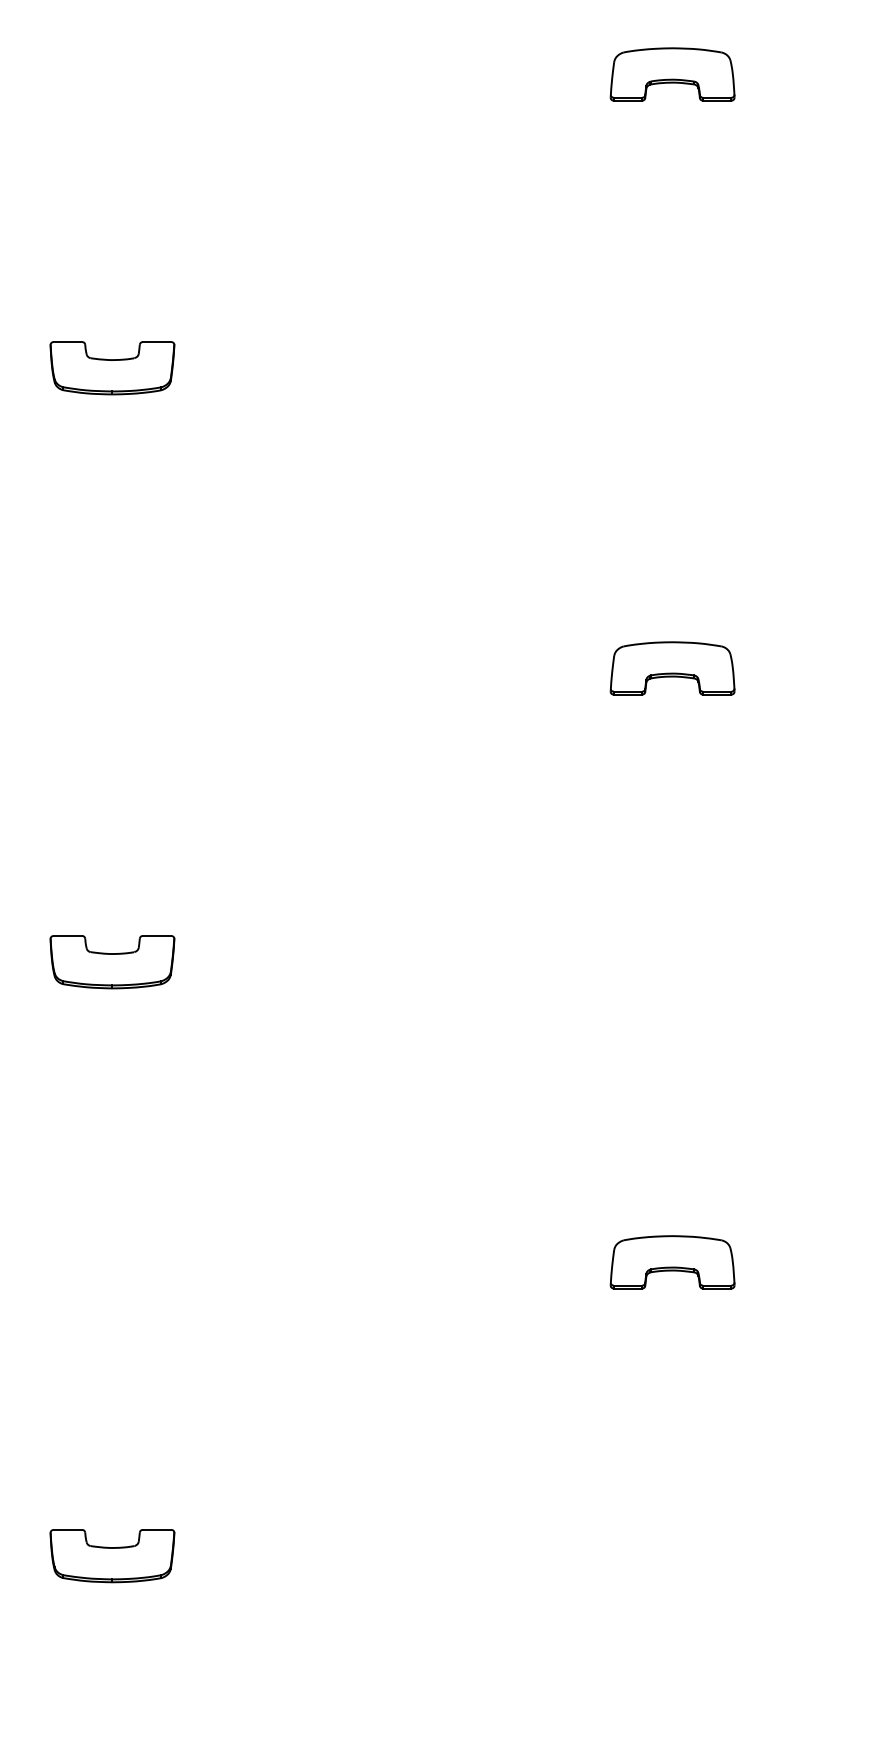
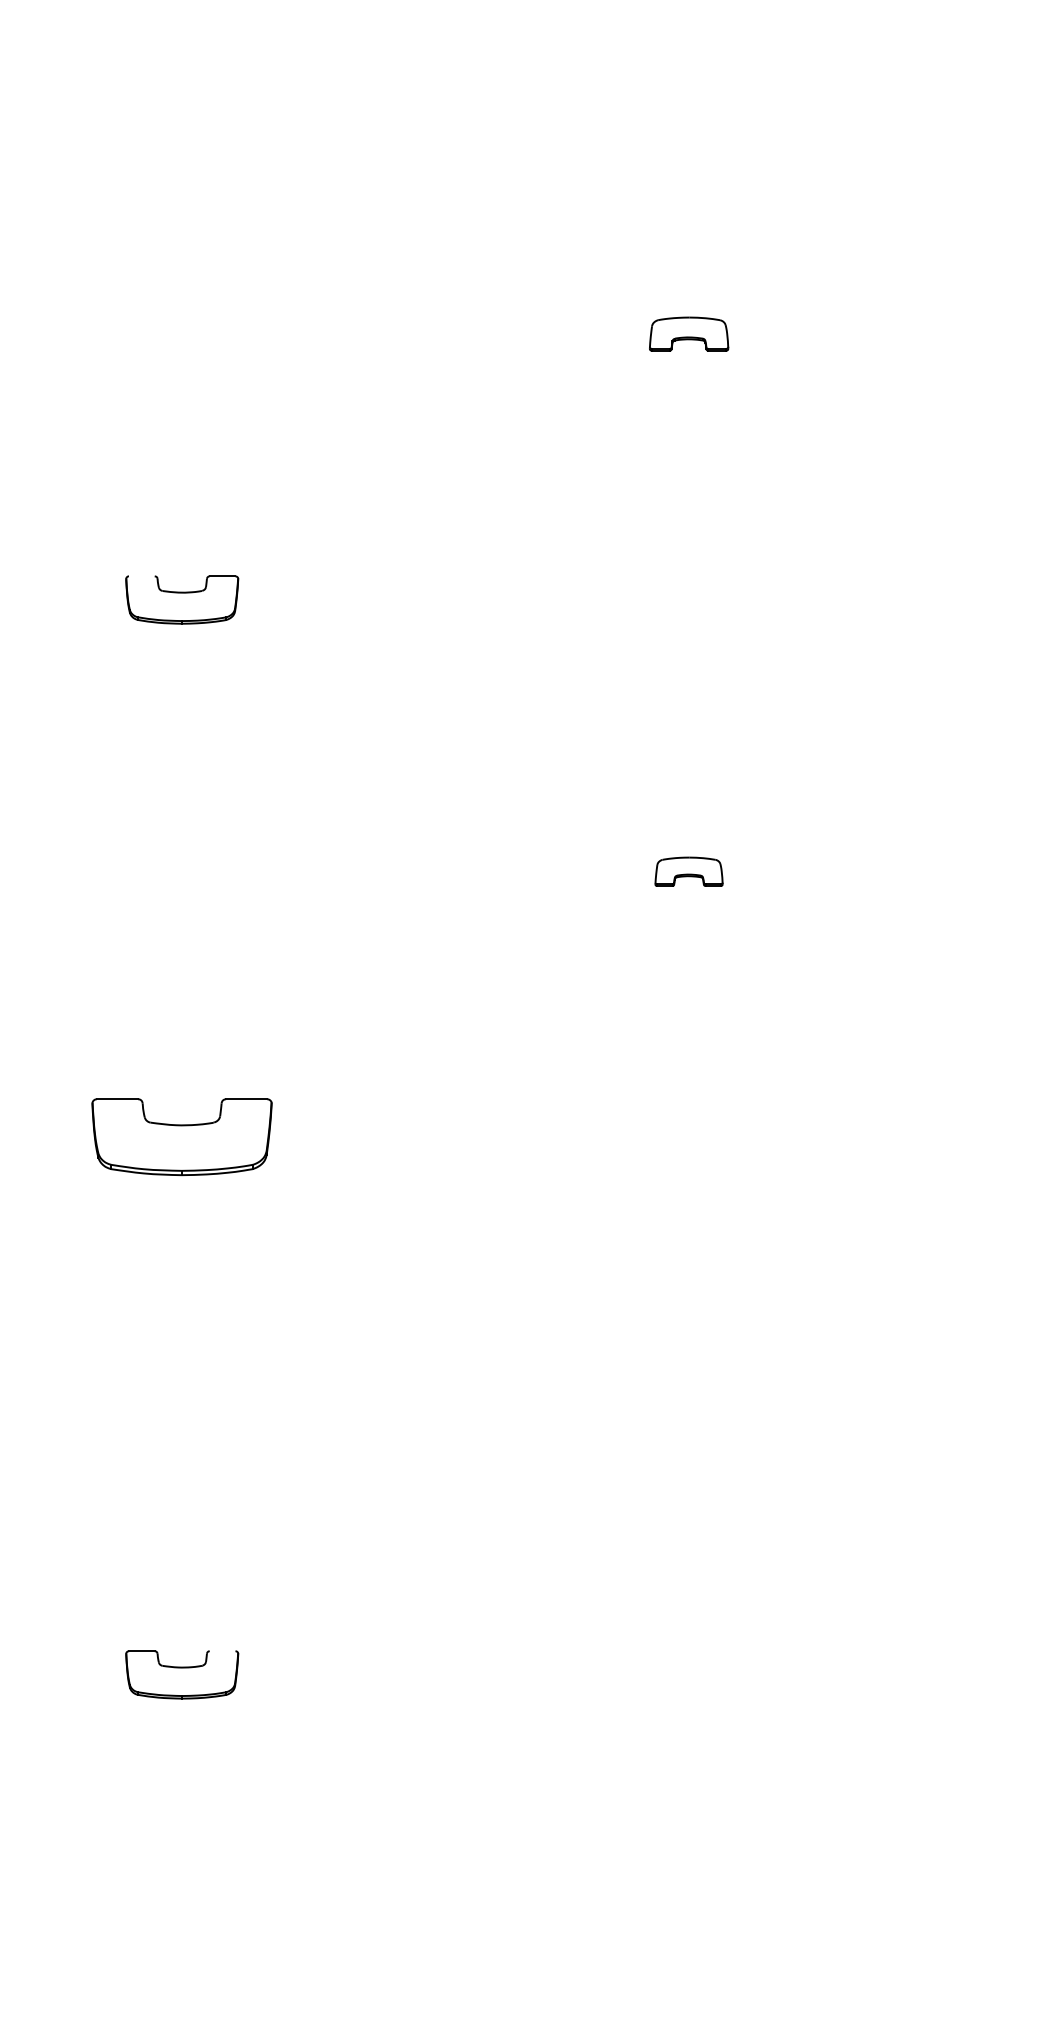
part: (671, 73) -> (688, 333), size x0.7
line: (67, 342) -> (141, 576), removed
part: (671, 668) -> (688, 871), size x0.6
part: (112, 962) -> (182, 1137), size x1.6
part: (671, 1261) -> (688, 1408), removed
line: (156, 1530) -> (222, 1651), removed

